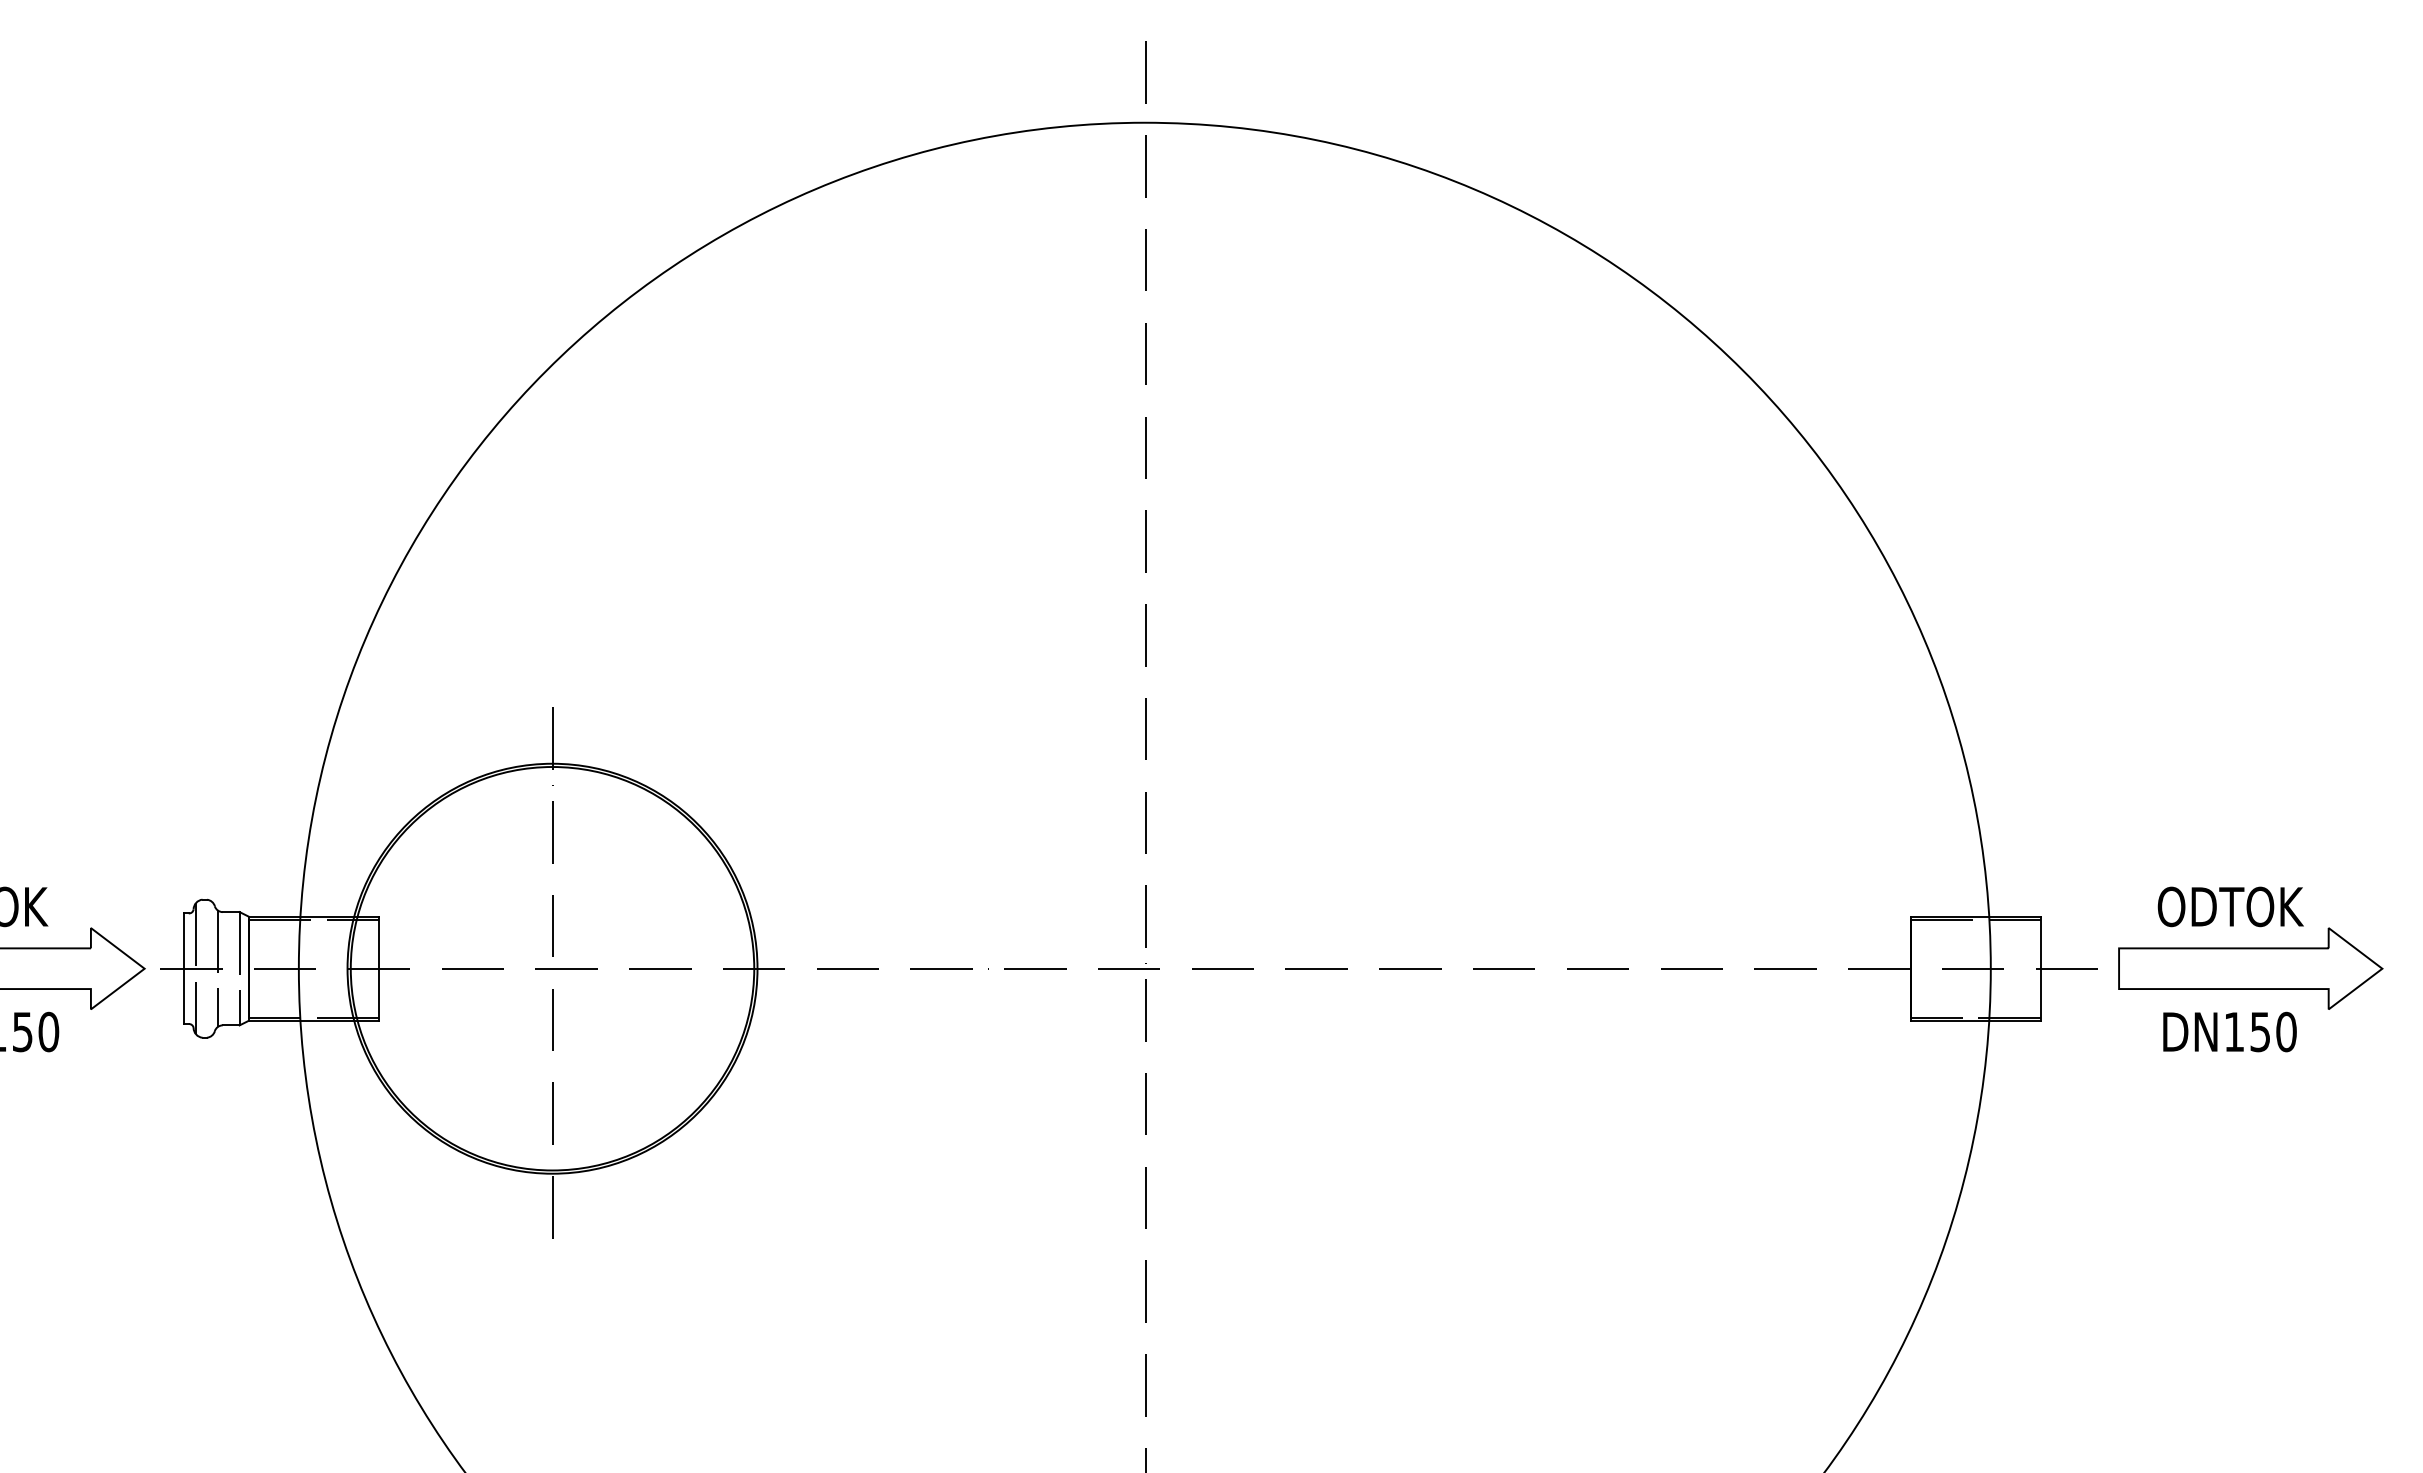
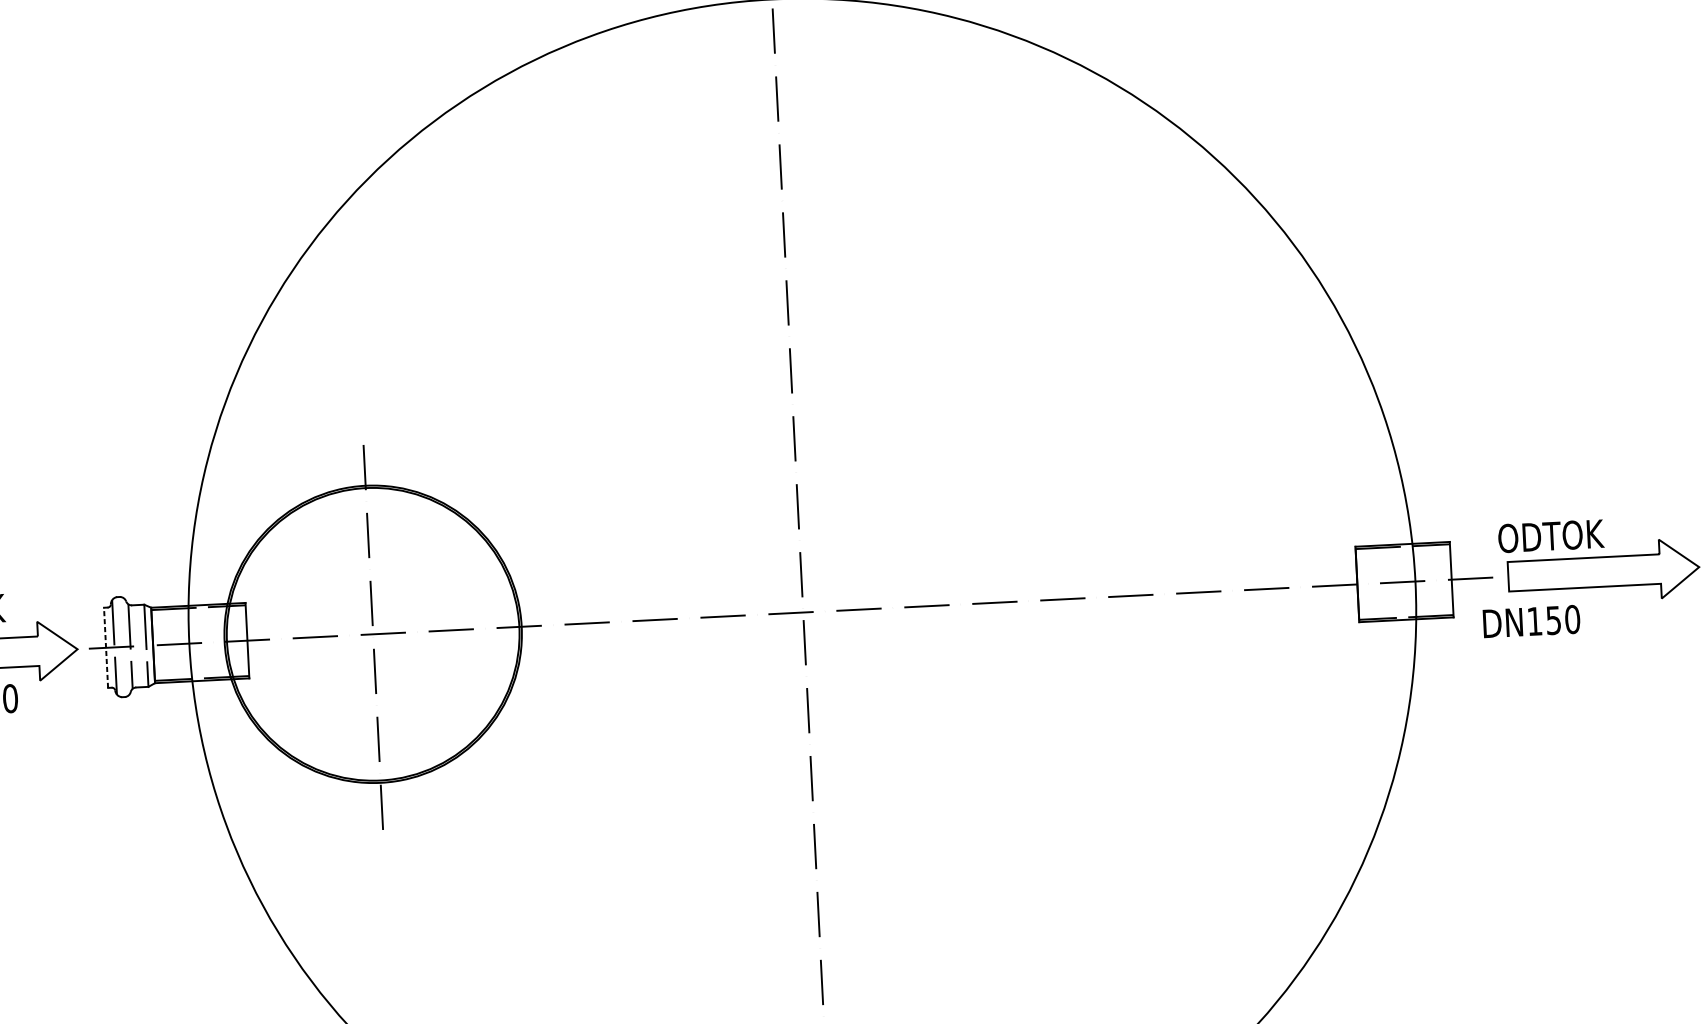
text: (2230, 906) -> (1550, 535), moved
line: (183, 968) -> (105, 647), solid -> dashed
text: (2229, 1031) -> (1531, 621), moved

